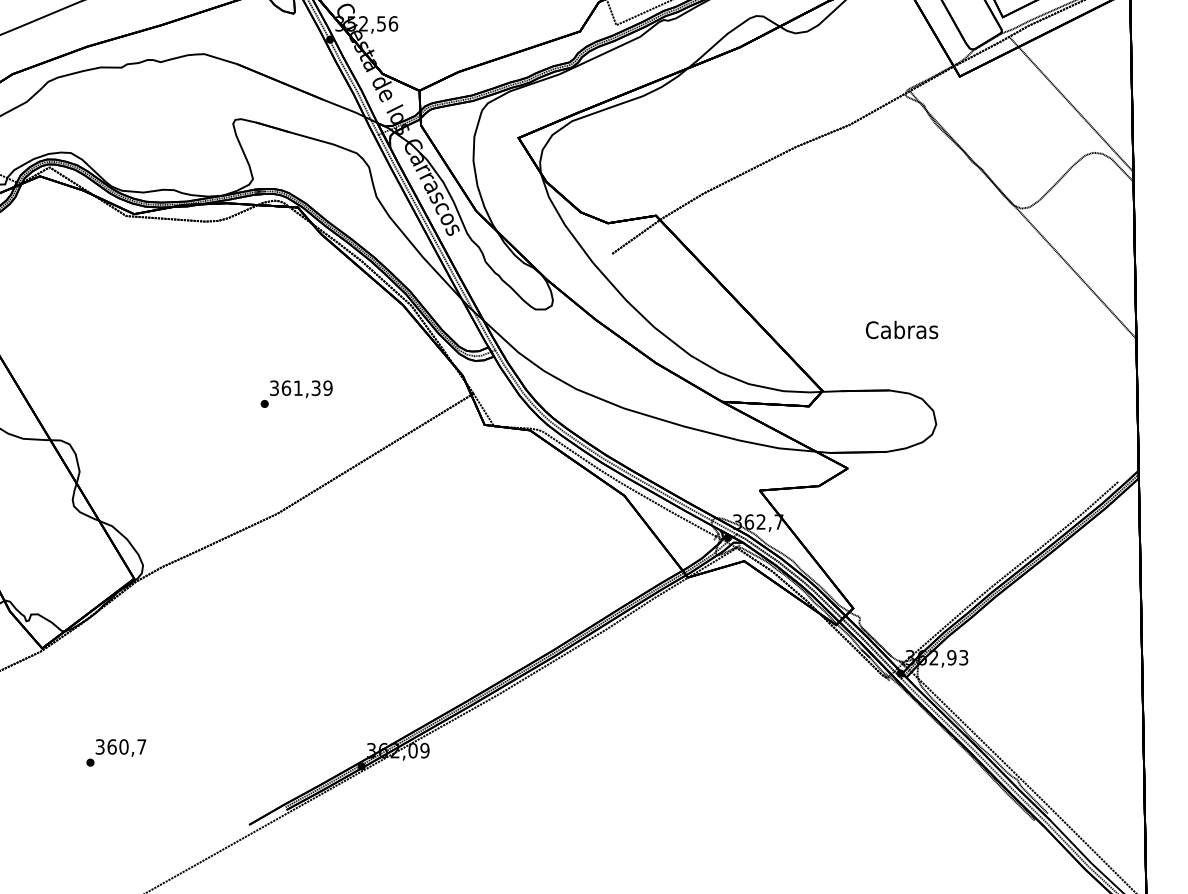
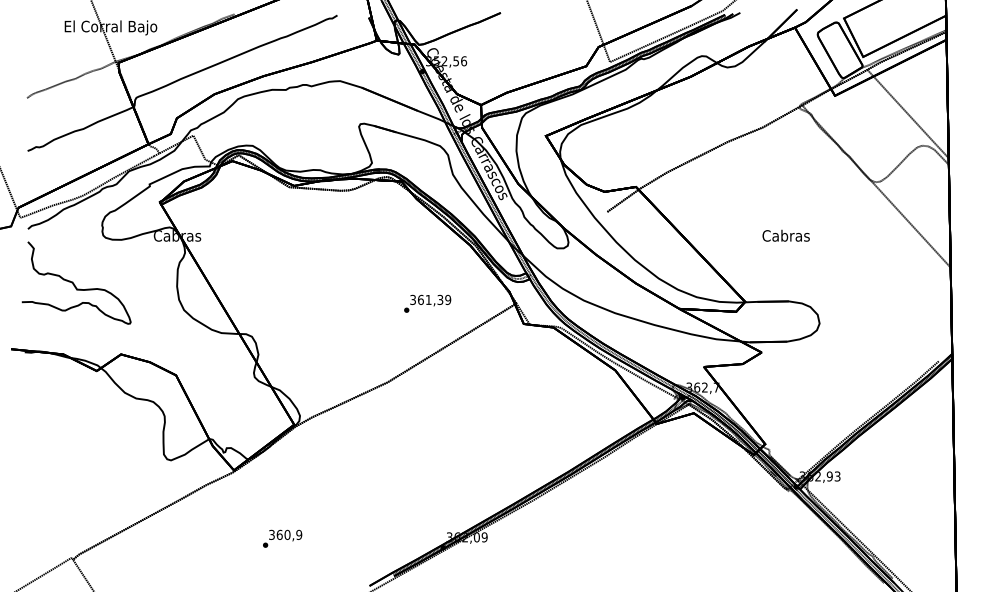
text: (900, 329) -> (785, 235), moved
text: (296, 393) -> (427, 303), moved
text: (142, 746) -> (299, 534), 360,7 -> 360,9

